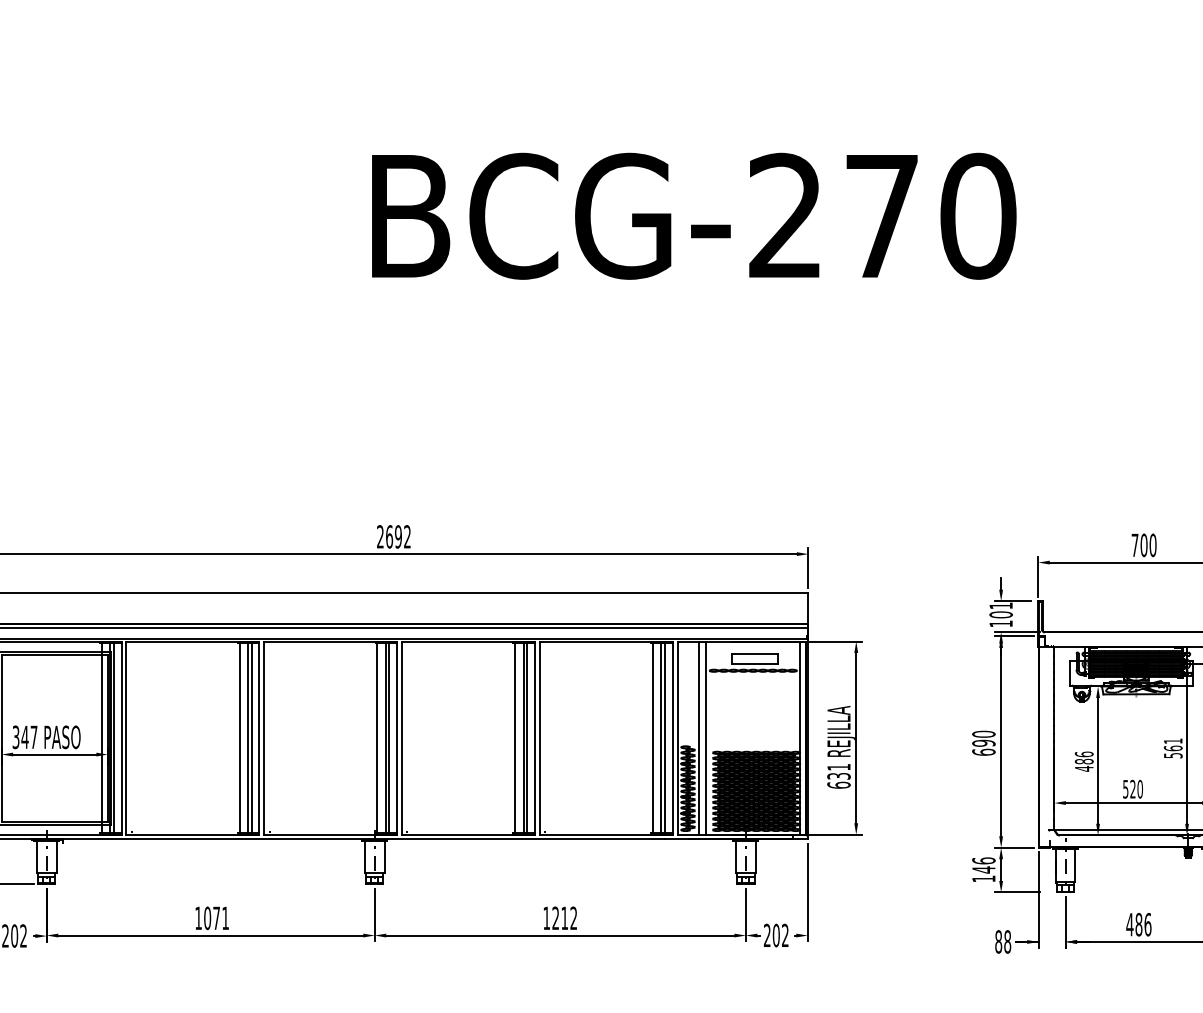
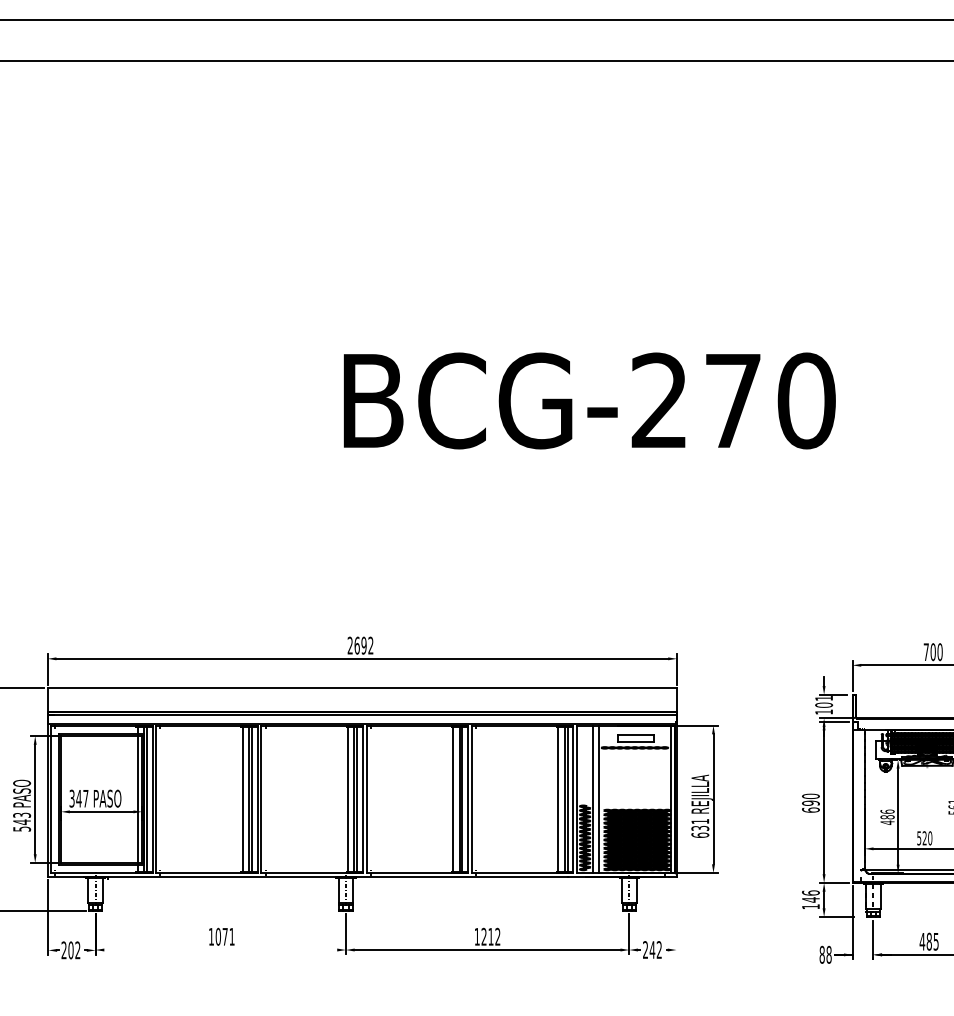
line: (807, 892) -> (676, 917), removed
text: (1147, 924) -> (935, 941), 486 -> 485
text: (776, 934) -> (652, 949), 202 -> 242
line: (210, 936) -> (220, 950), removed

